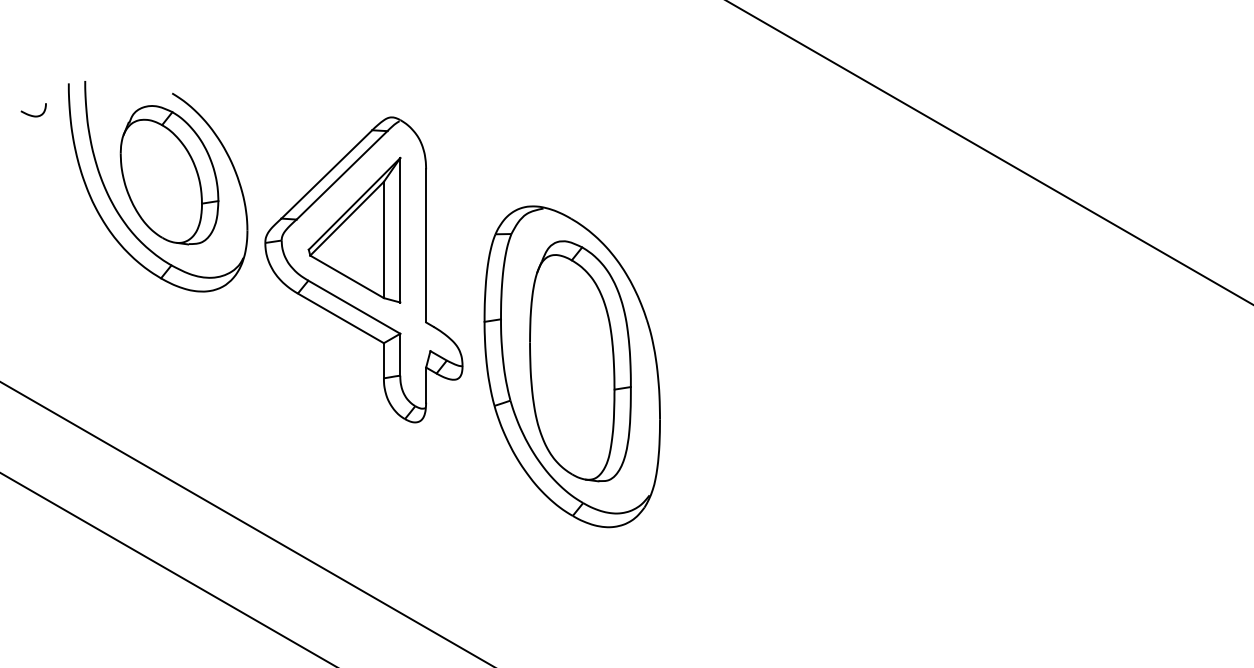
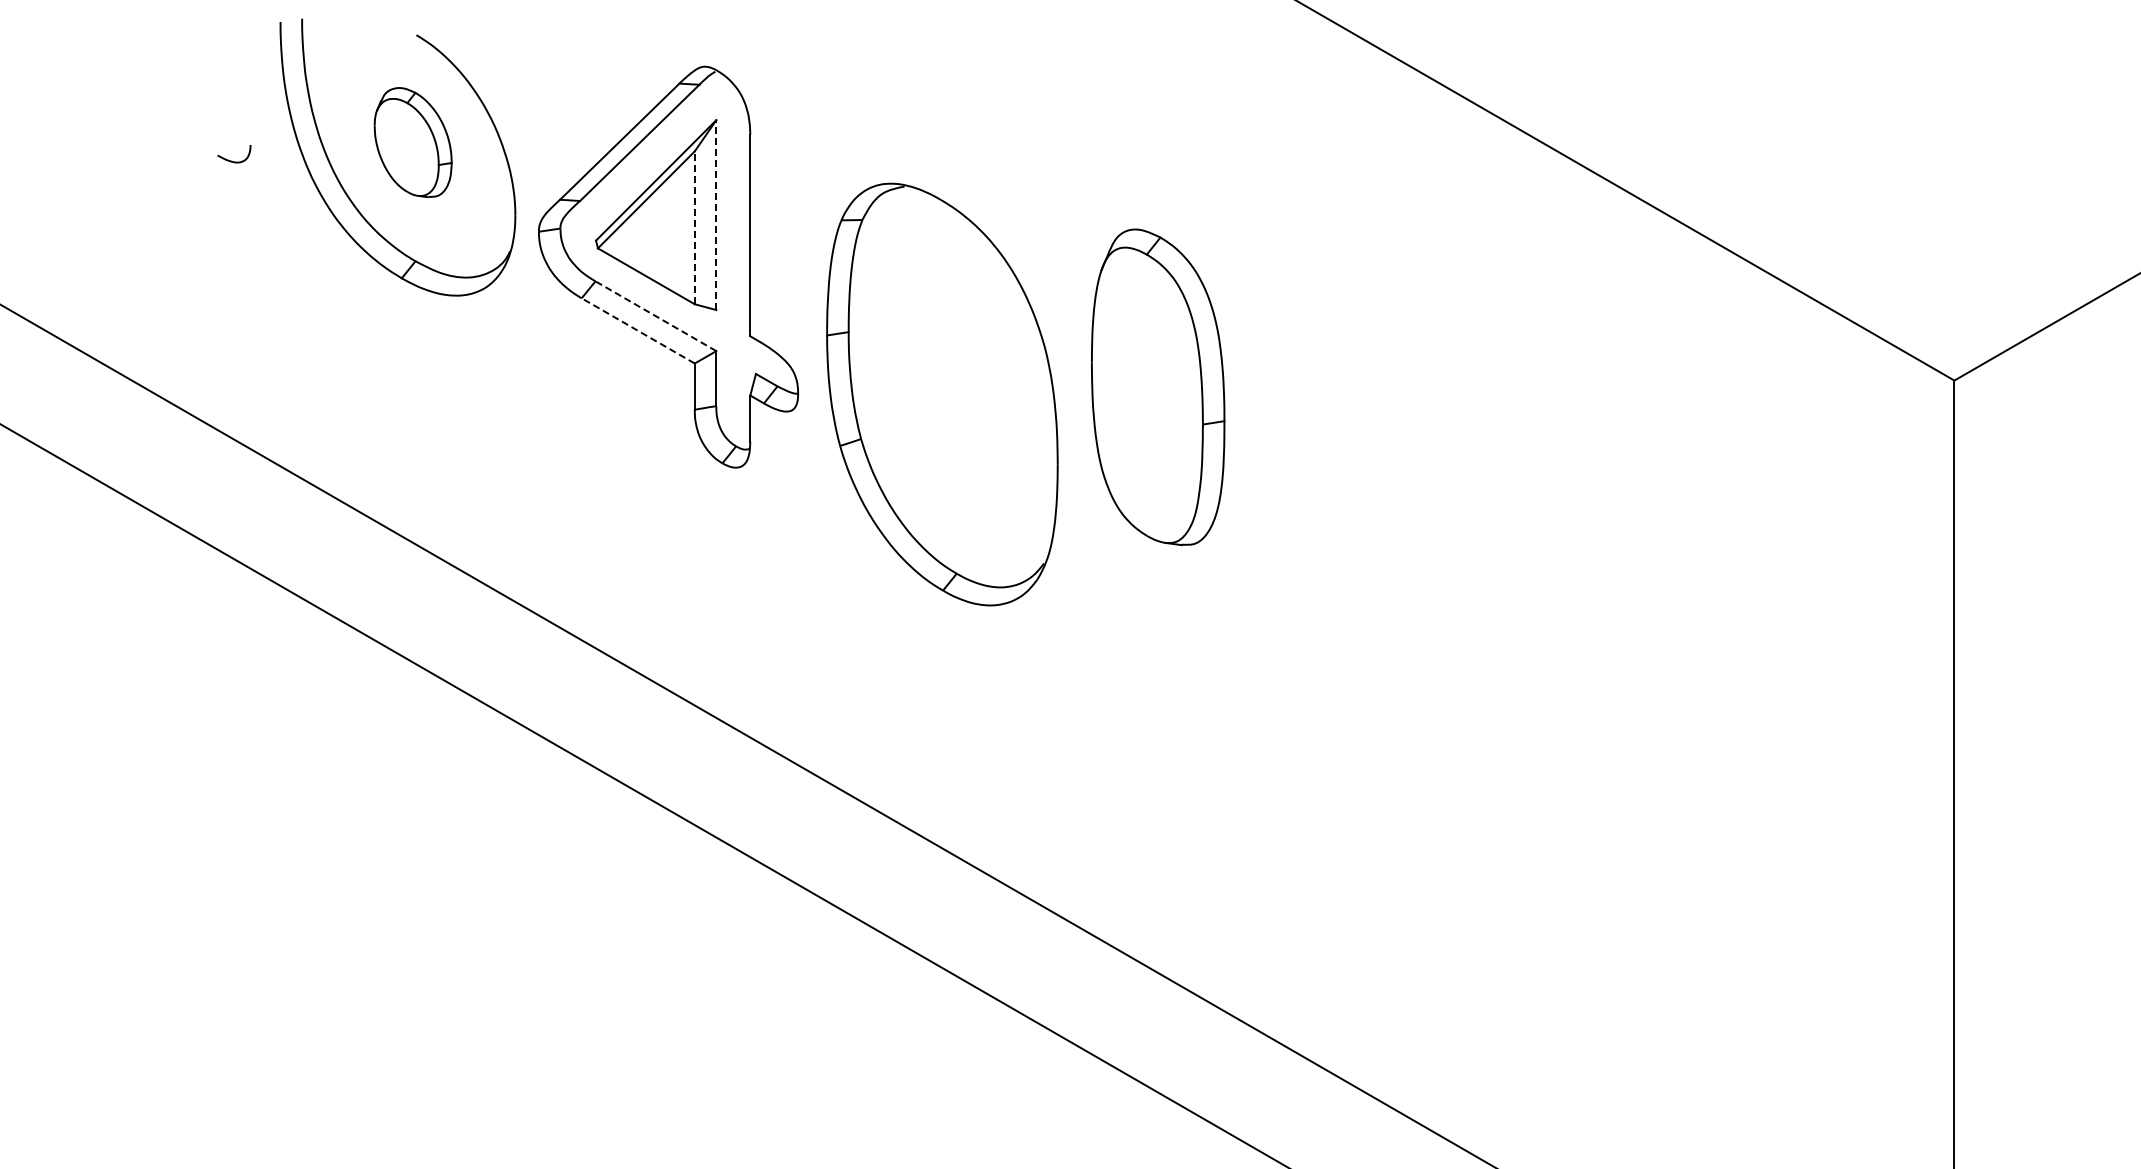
curve: (31, 114) -> (231, 160), moved
part: (169, 175) -> (413, 142), size x0.6
line: (400, 230) -> (716, 215), solid -> dashed
line: (383, 239) -> (694, 227), solid -> dashed
line: (354, 307) -> (655, 316), solid -> dashed
line: (340, 318) -> (637, 330), solid -> dashed
part: (580, 361) -> (1158, 387), moved

